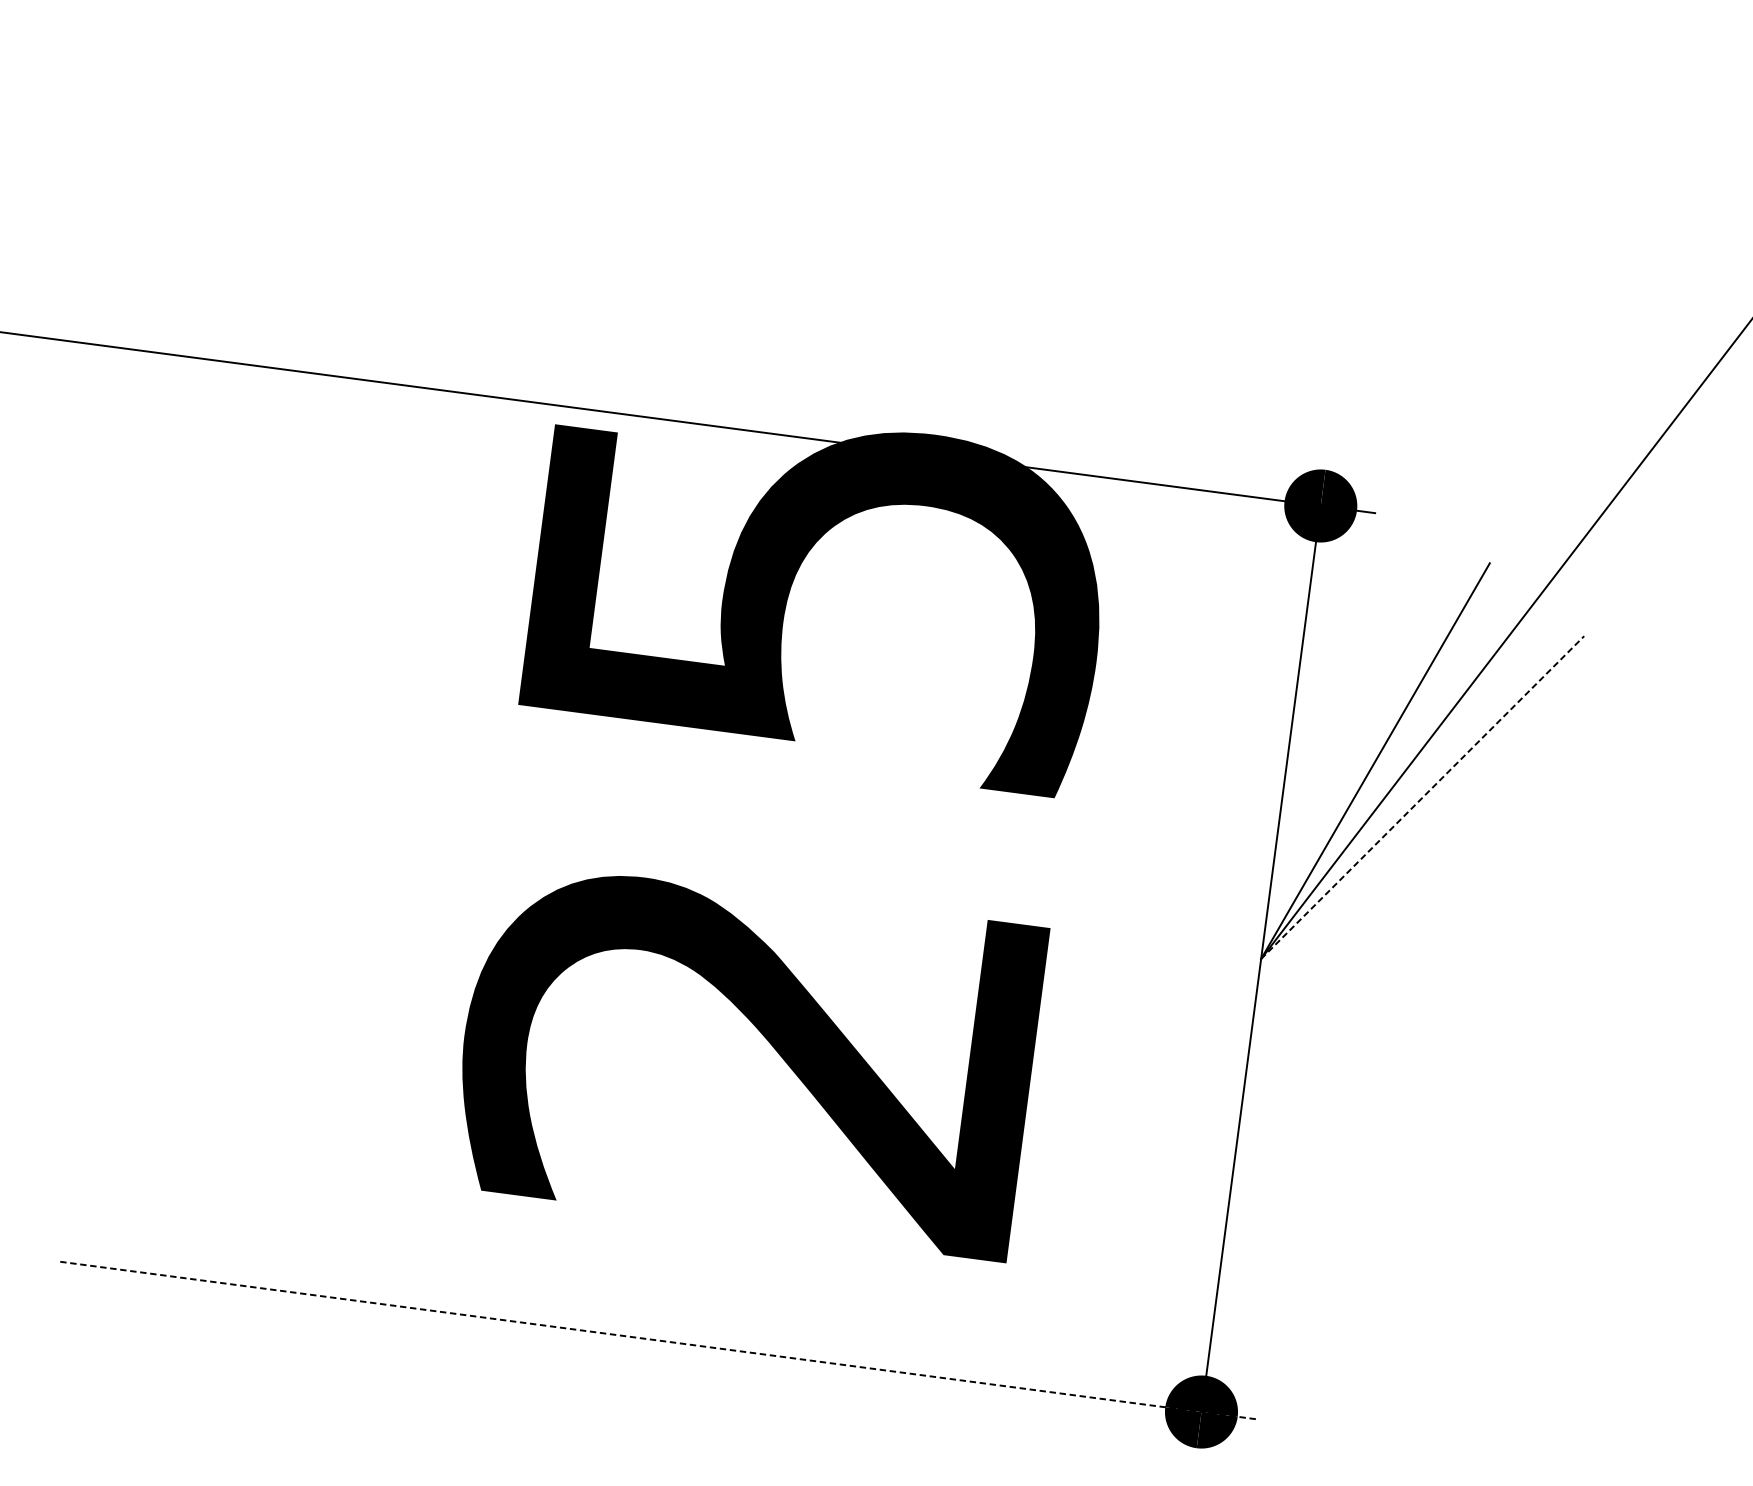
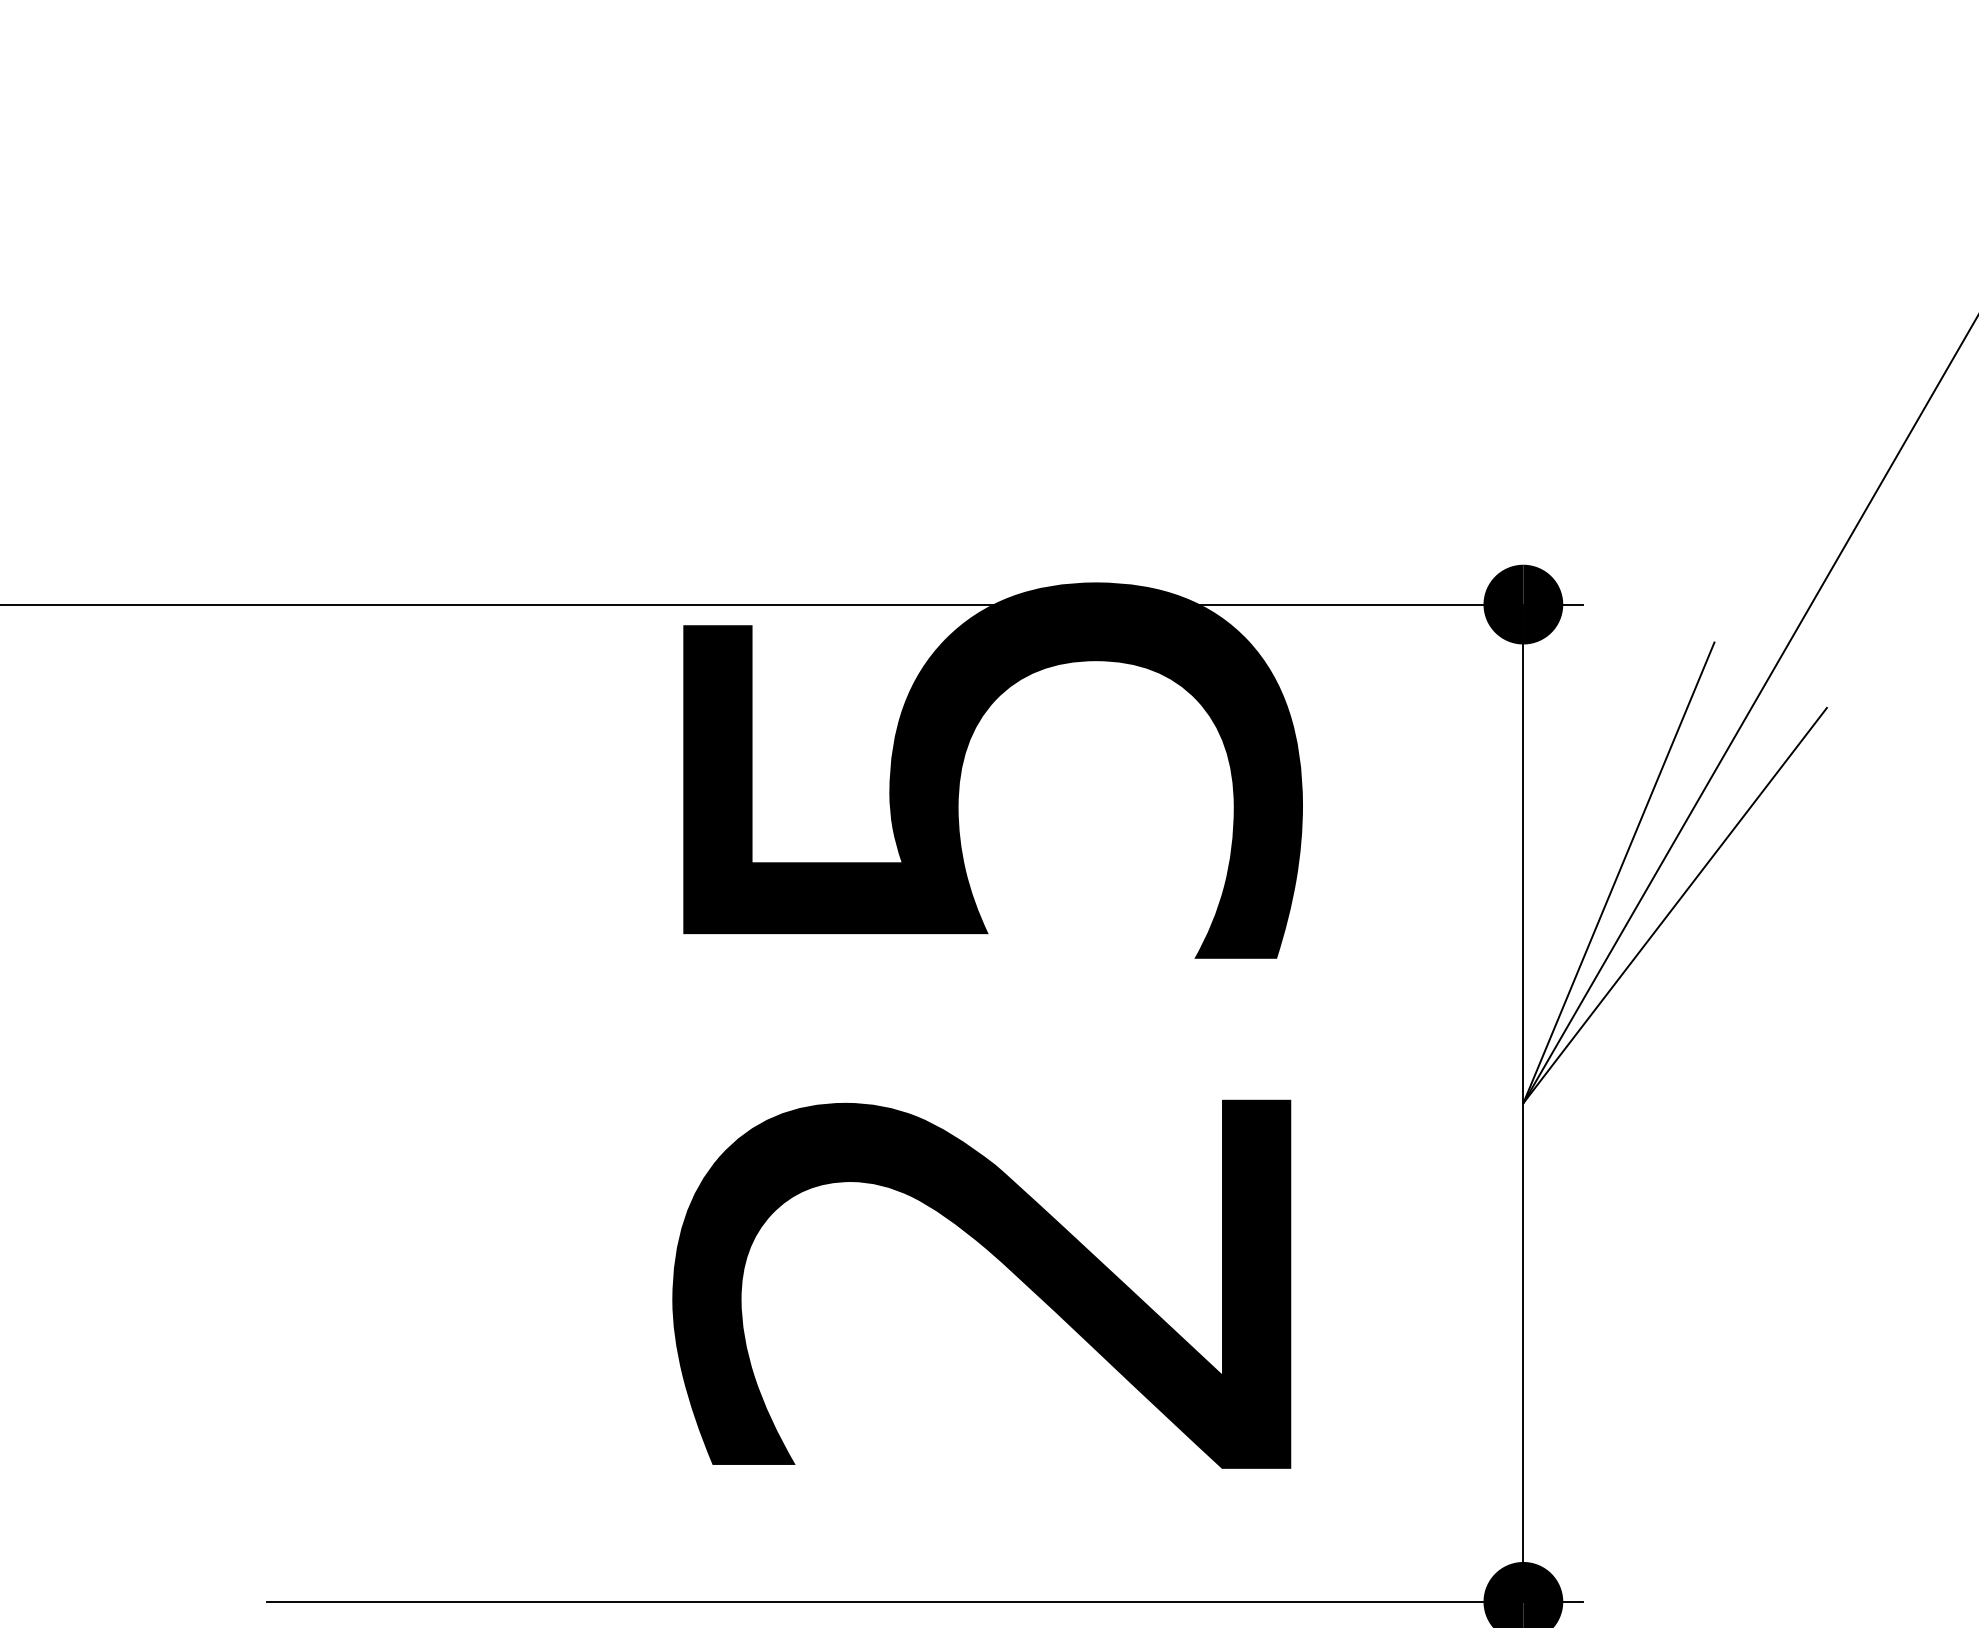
line: (1423, 797) -> (1675, 905), dashed -> solid
line: (658, 1340) -> (925, 1601), dashed -> solid

